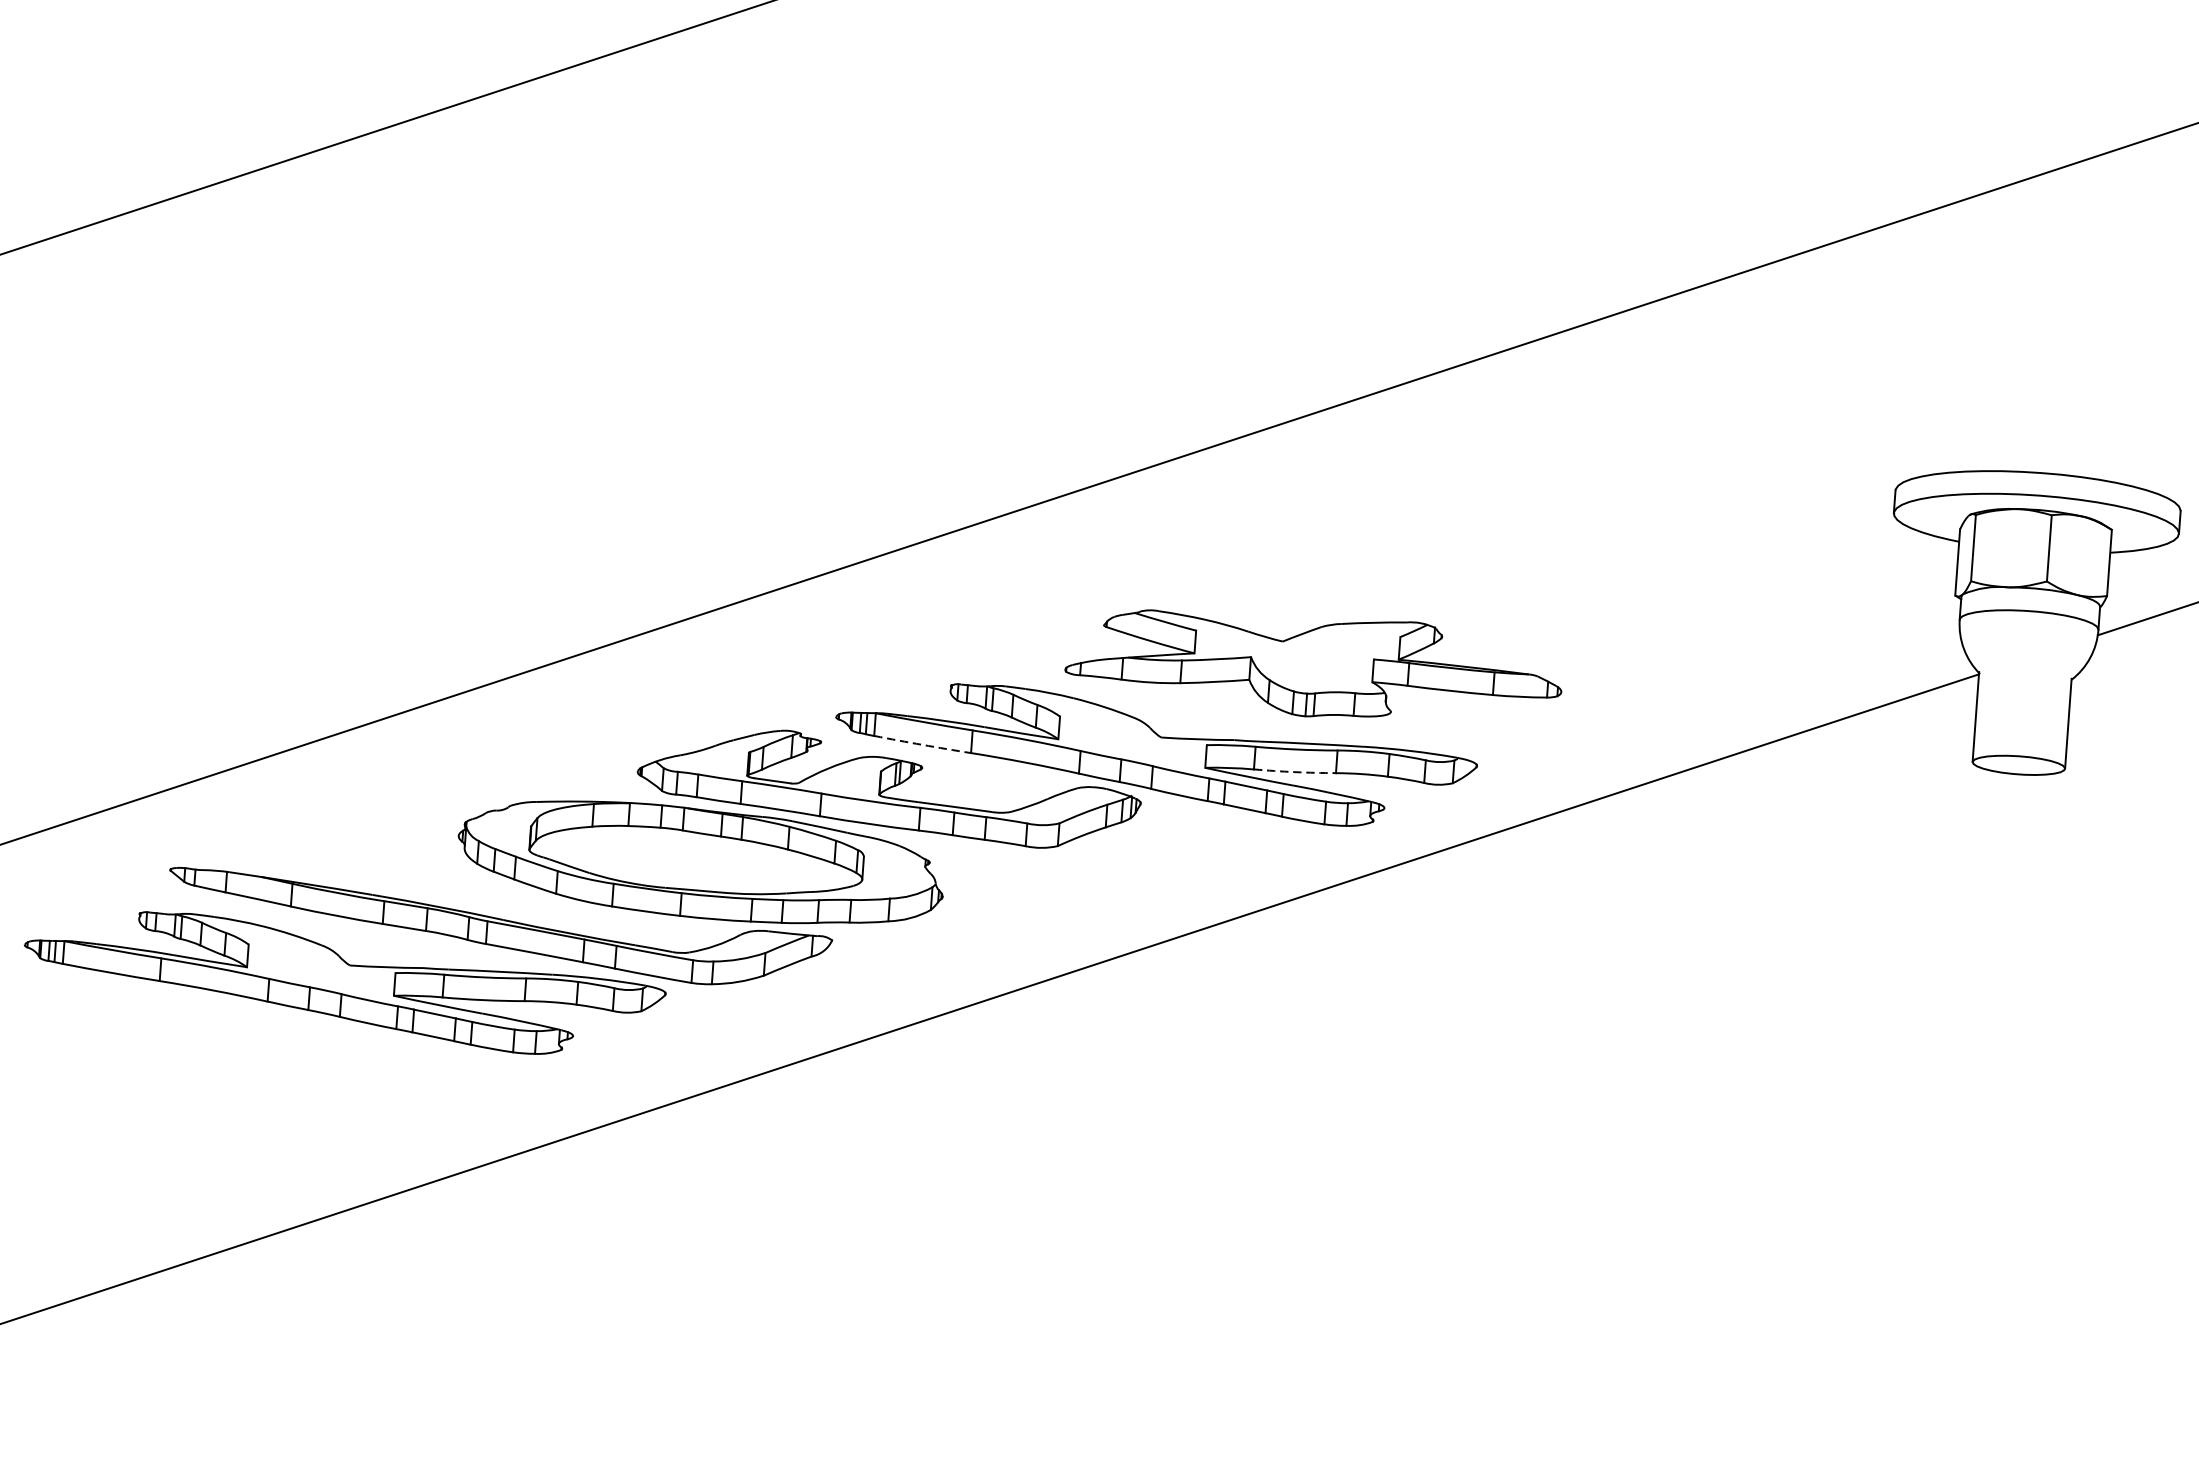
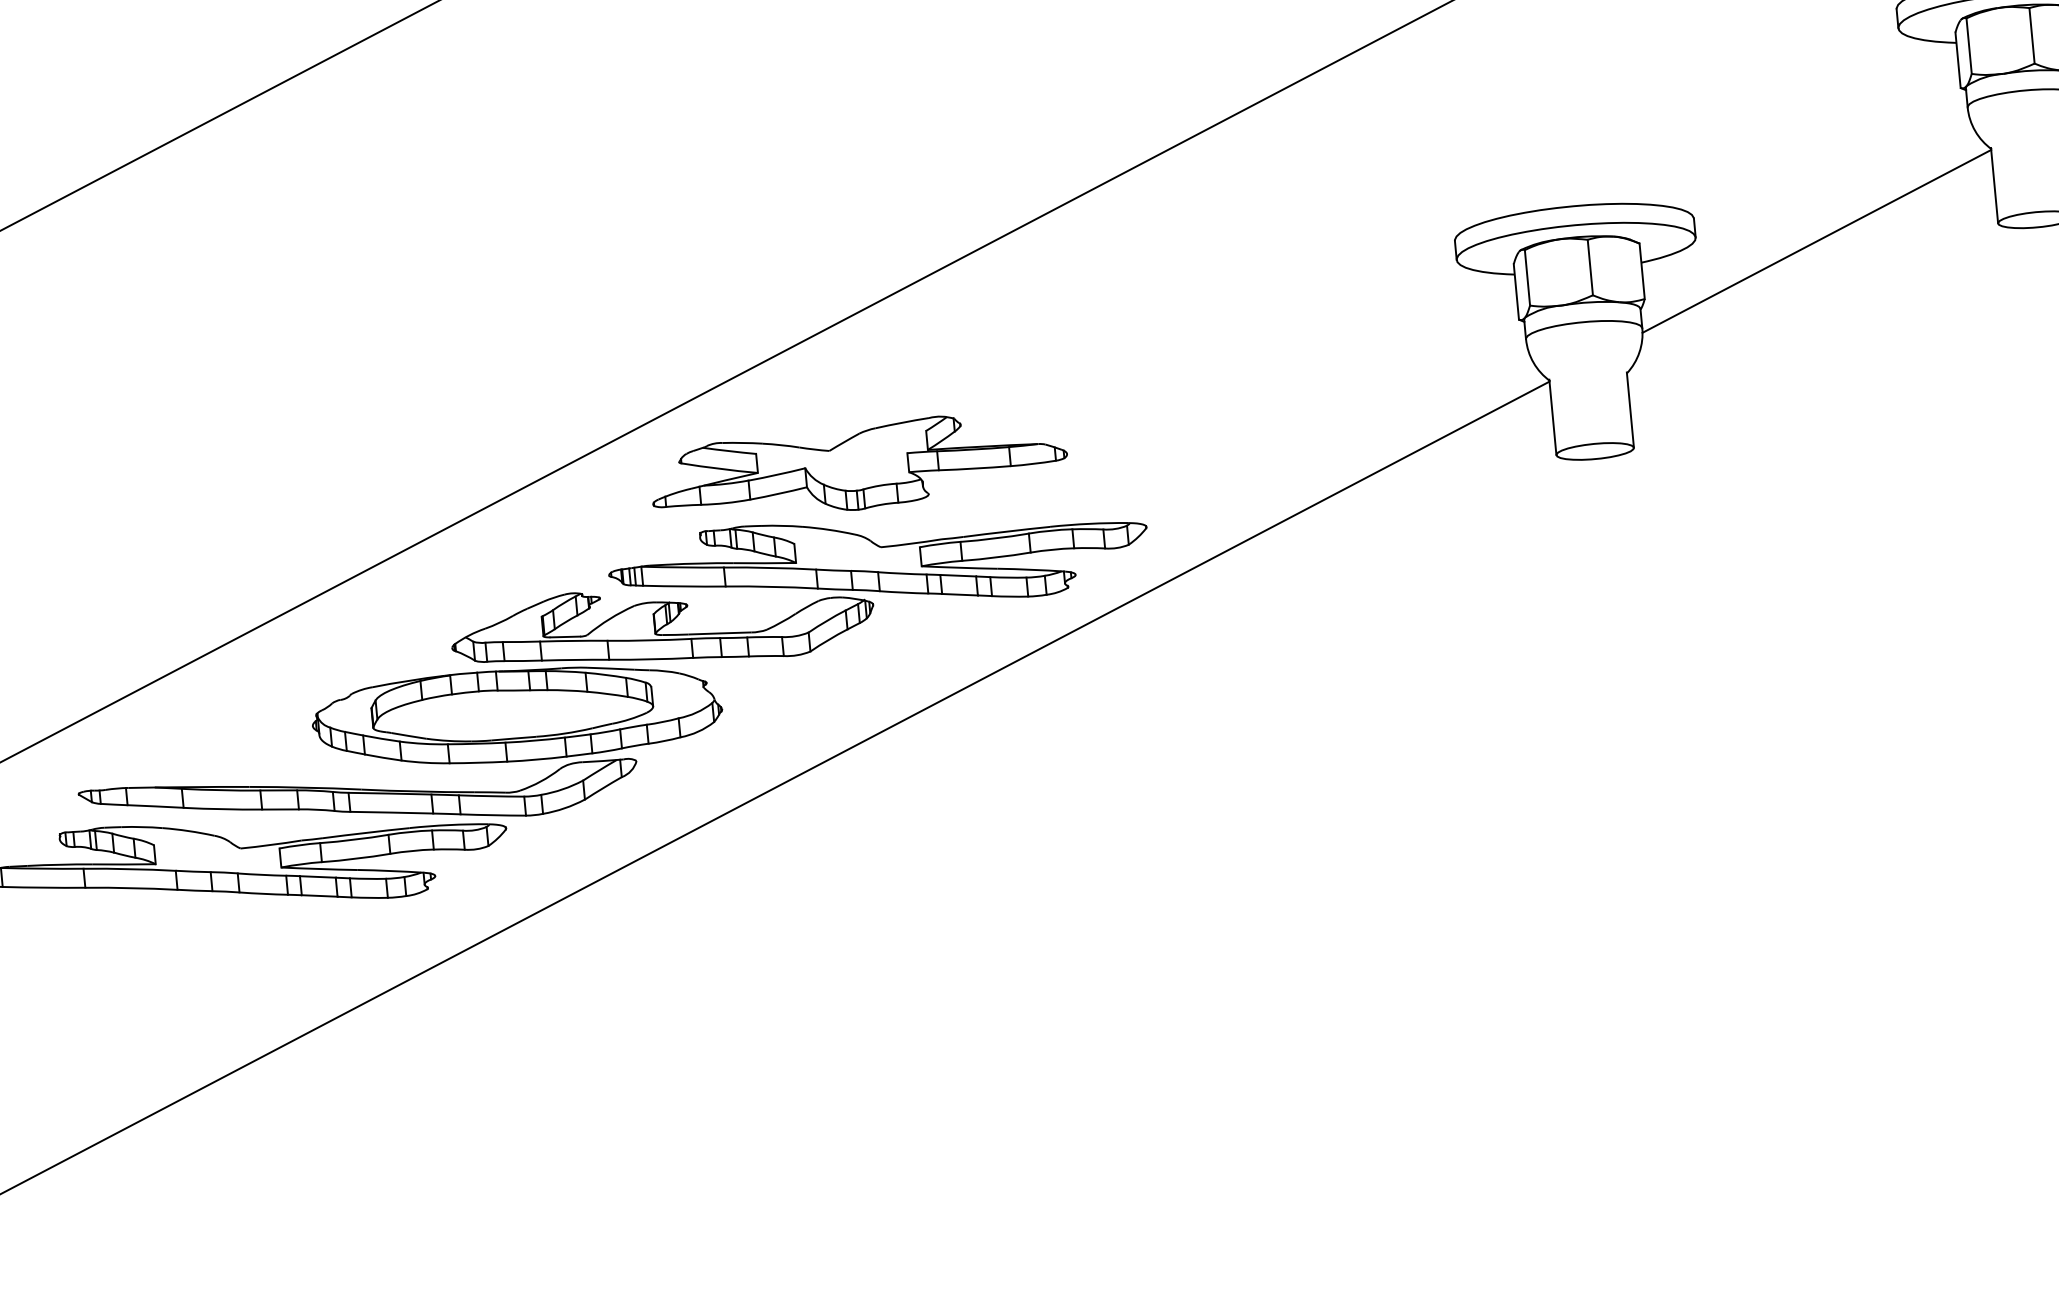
part: (1315, 661) -> (859, 462), moved
arc: (922, 744) -> (684, 586), dashed -> solid
arc: (1294, 772) -> (996, 557), dashed -> solid

